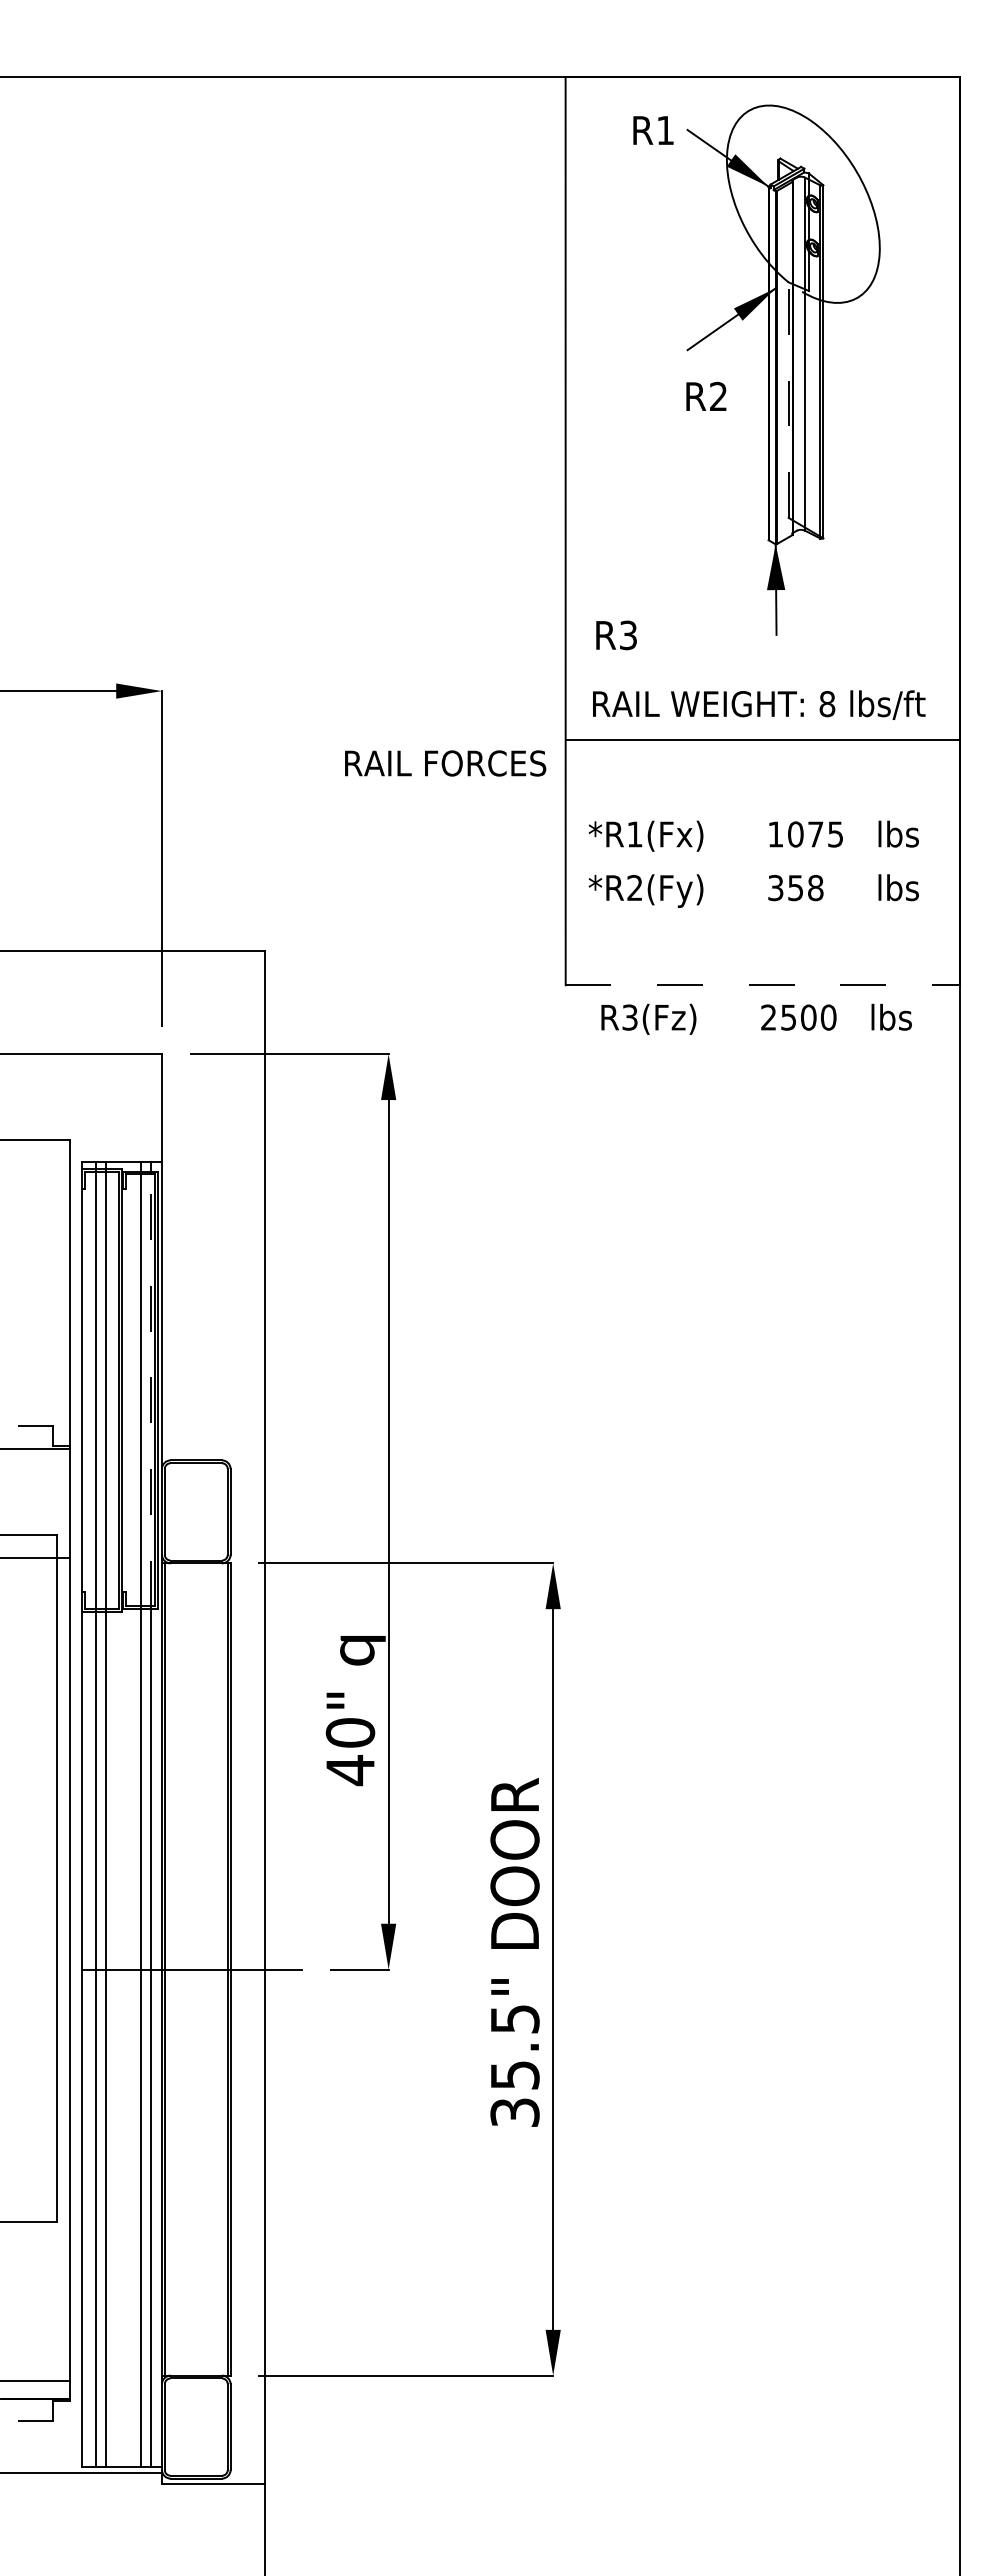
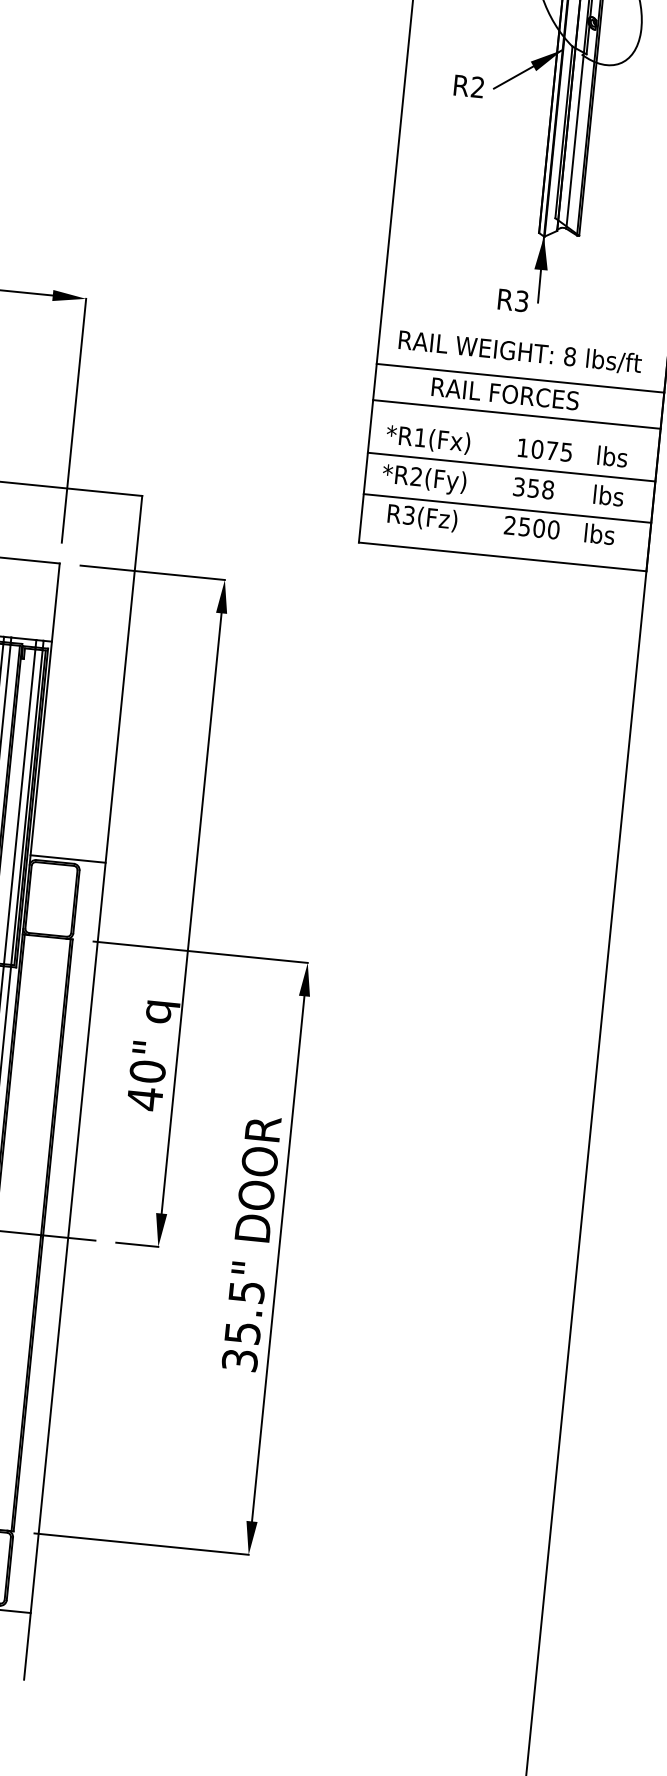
text: (706, 395) -> (469, 85), moved
line: (788, 400) -> (563, 132), dashed -> solid
text: (616, 635) -> (513, 300), moved
text: (445, 763) -> (505, 393), moved
line: (762, 789) -> (516, 414), added
line: (762, 862) -> (511, 467), added
line: (762, 918) -> (507, 508), added
line: (763, 985) -> (503, 557), dashed -> solid
text: (756, 1018) -> (501, 525), moved
line: (150, 1390) -> (26, 807), dashed -> solid
line: (212, 1454) -> (67, 858), added

